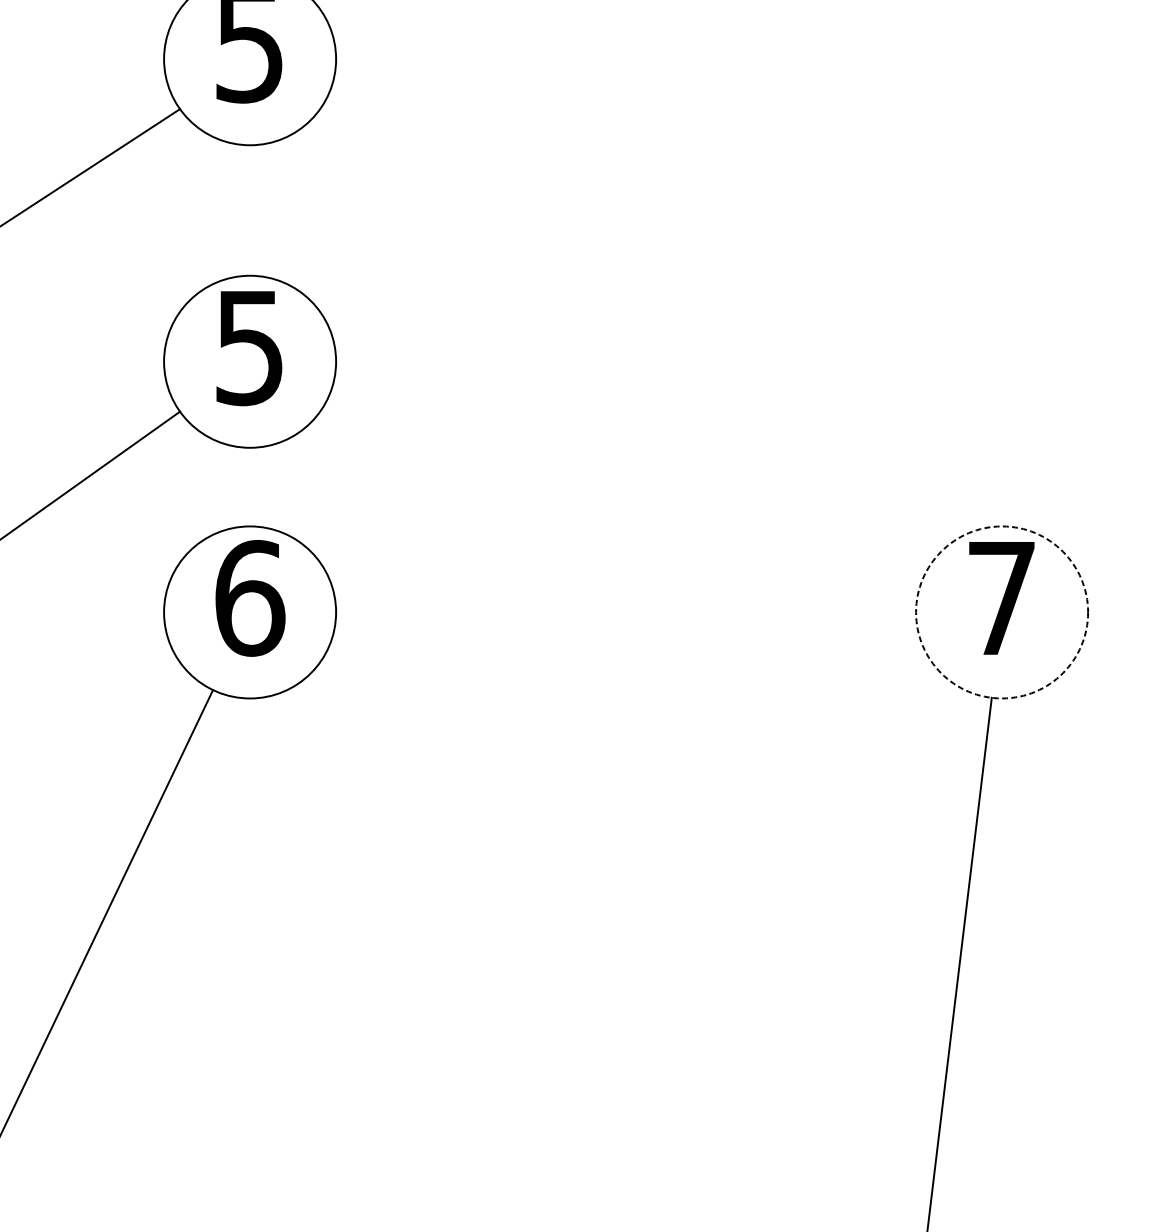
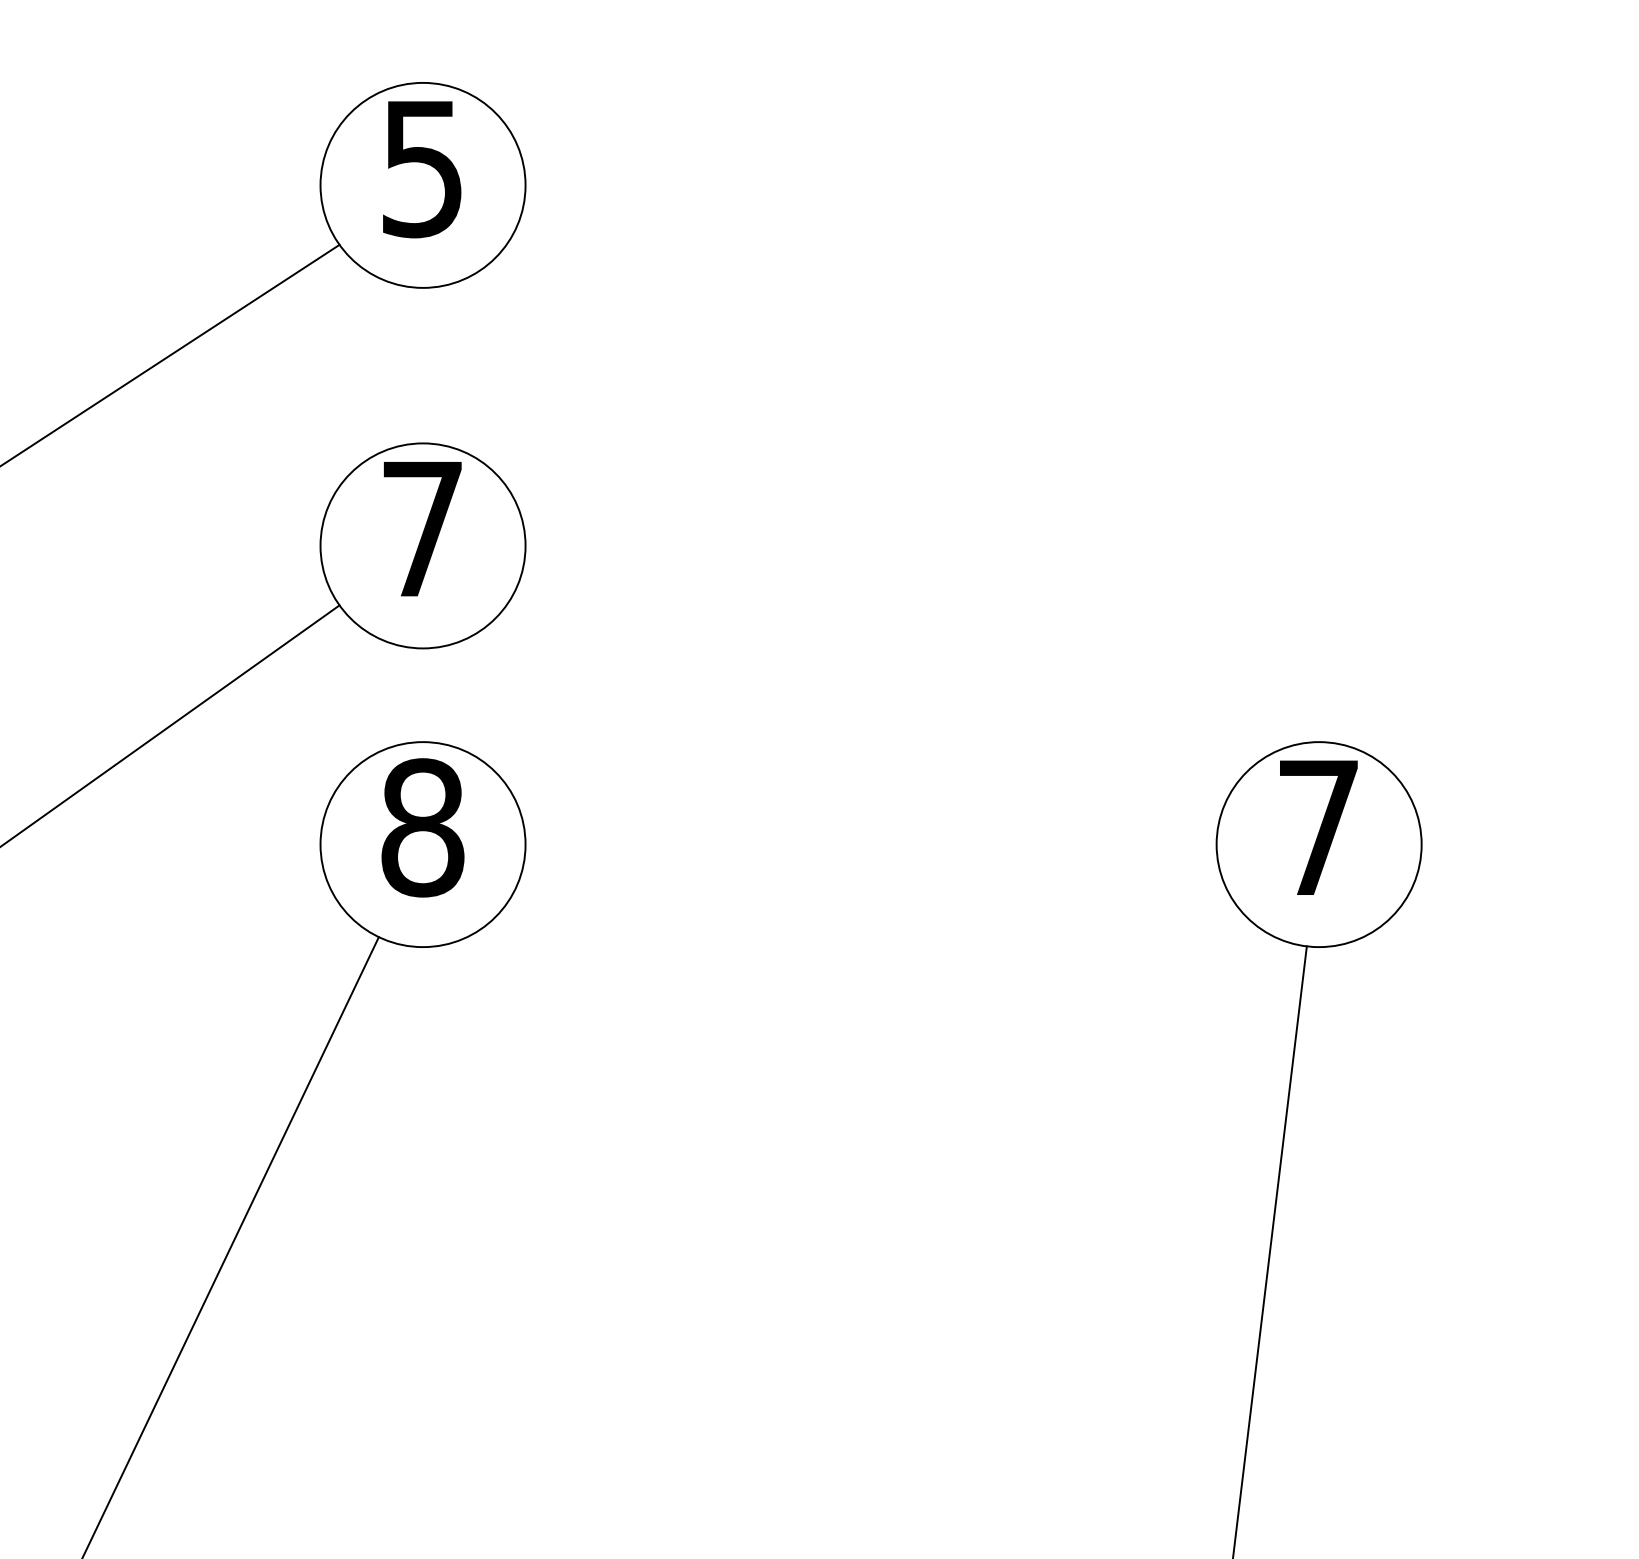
text: (249, 348) -> (422, 530), 5 -> 7
text: (250, 598) -> (423, 827), 6 -> 8
circle: (1001, 612) -> (1318, 844), dashed -> solid

